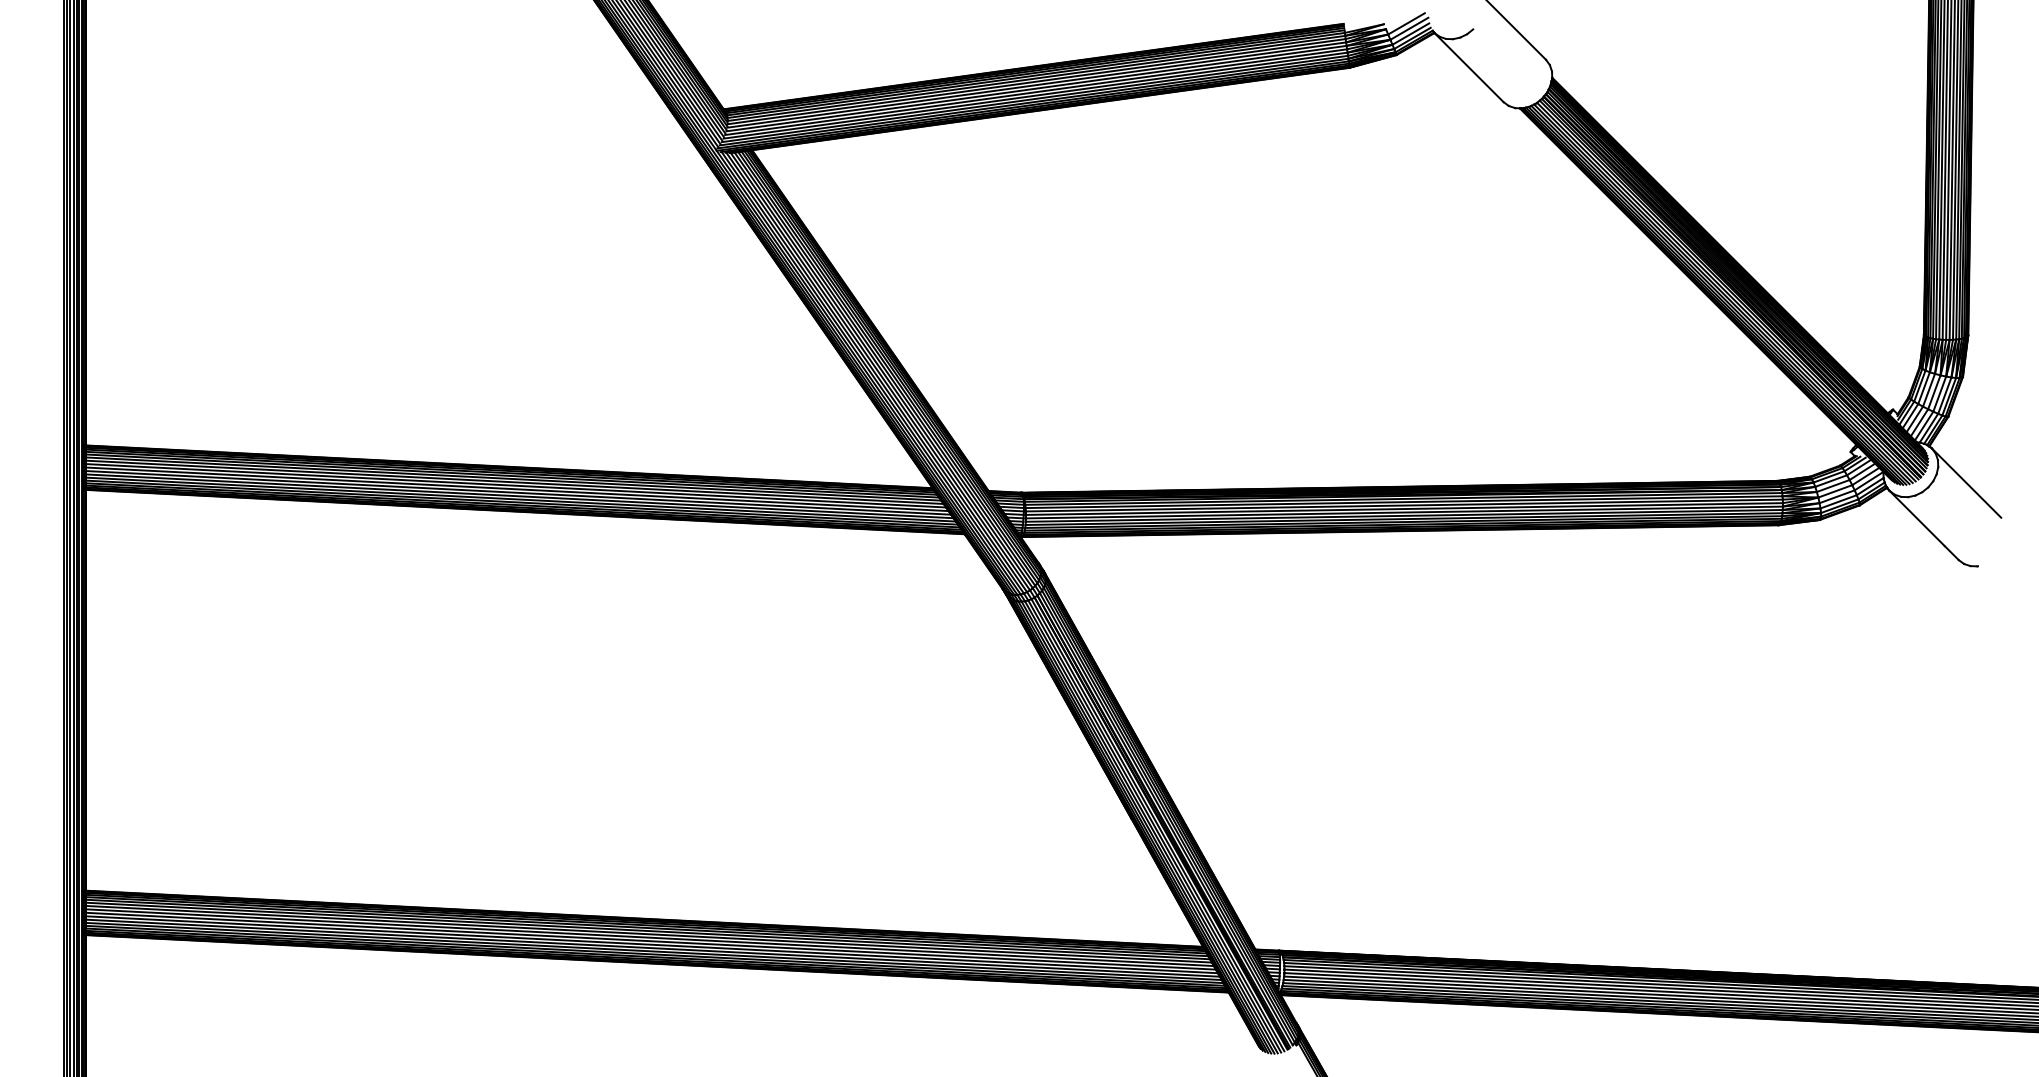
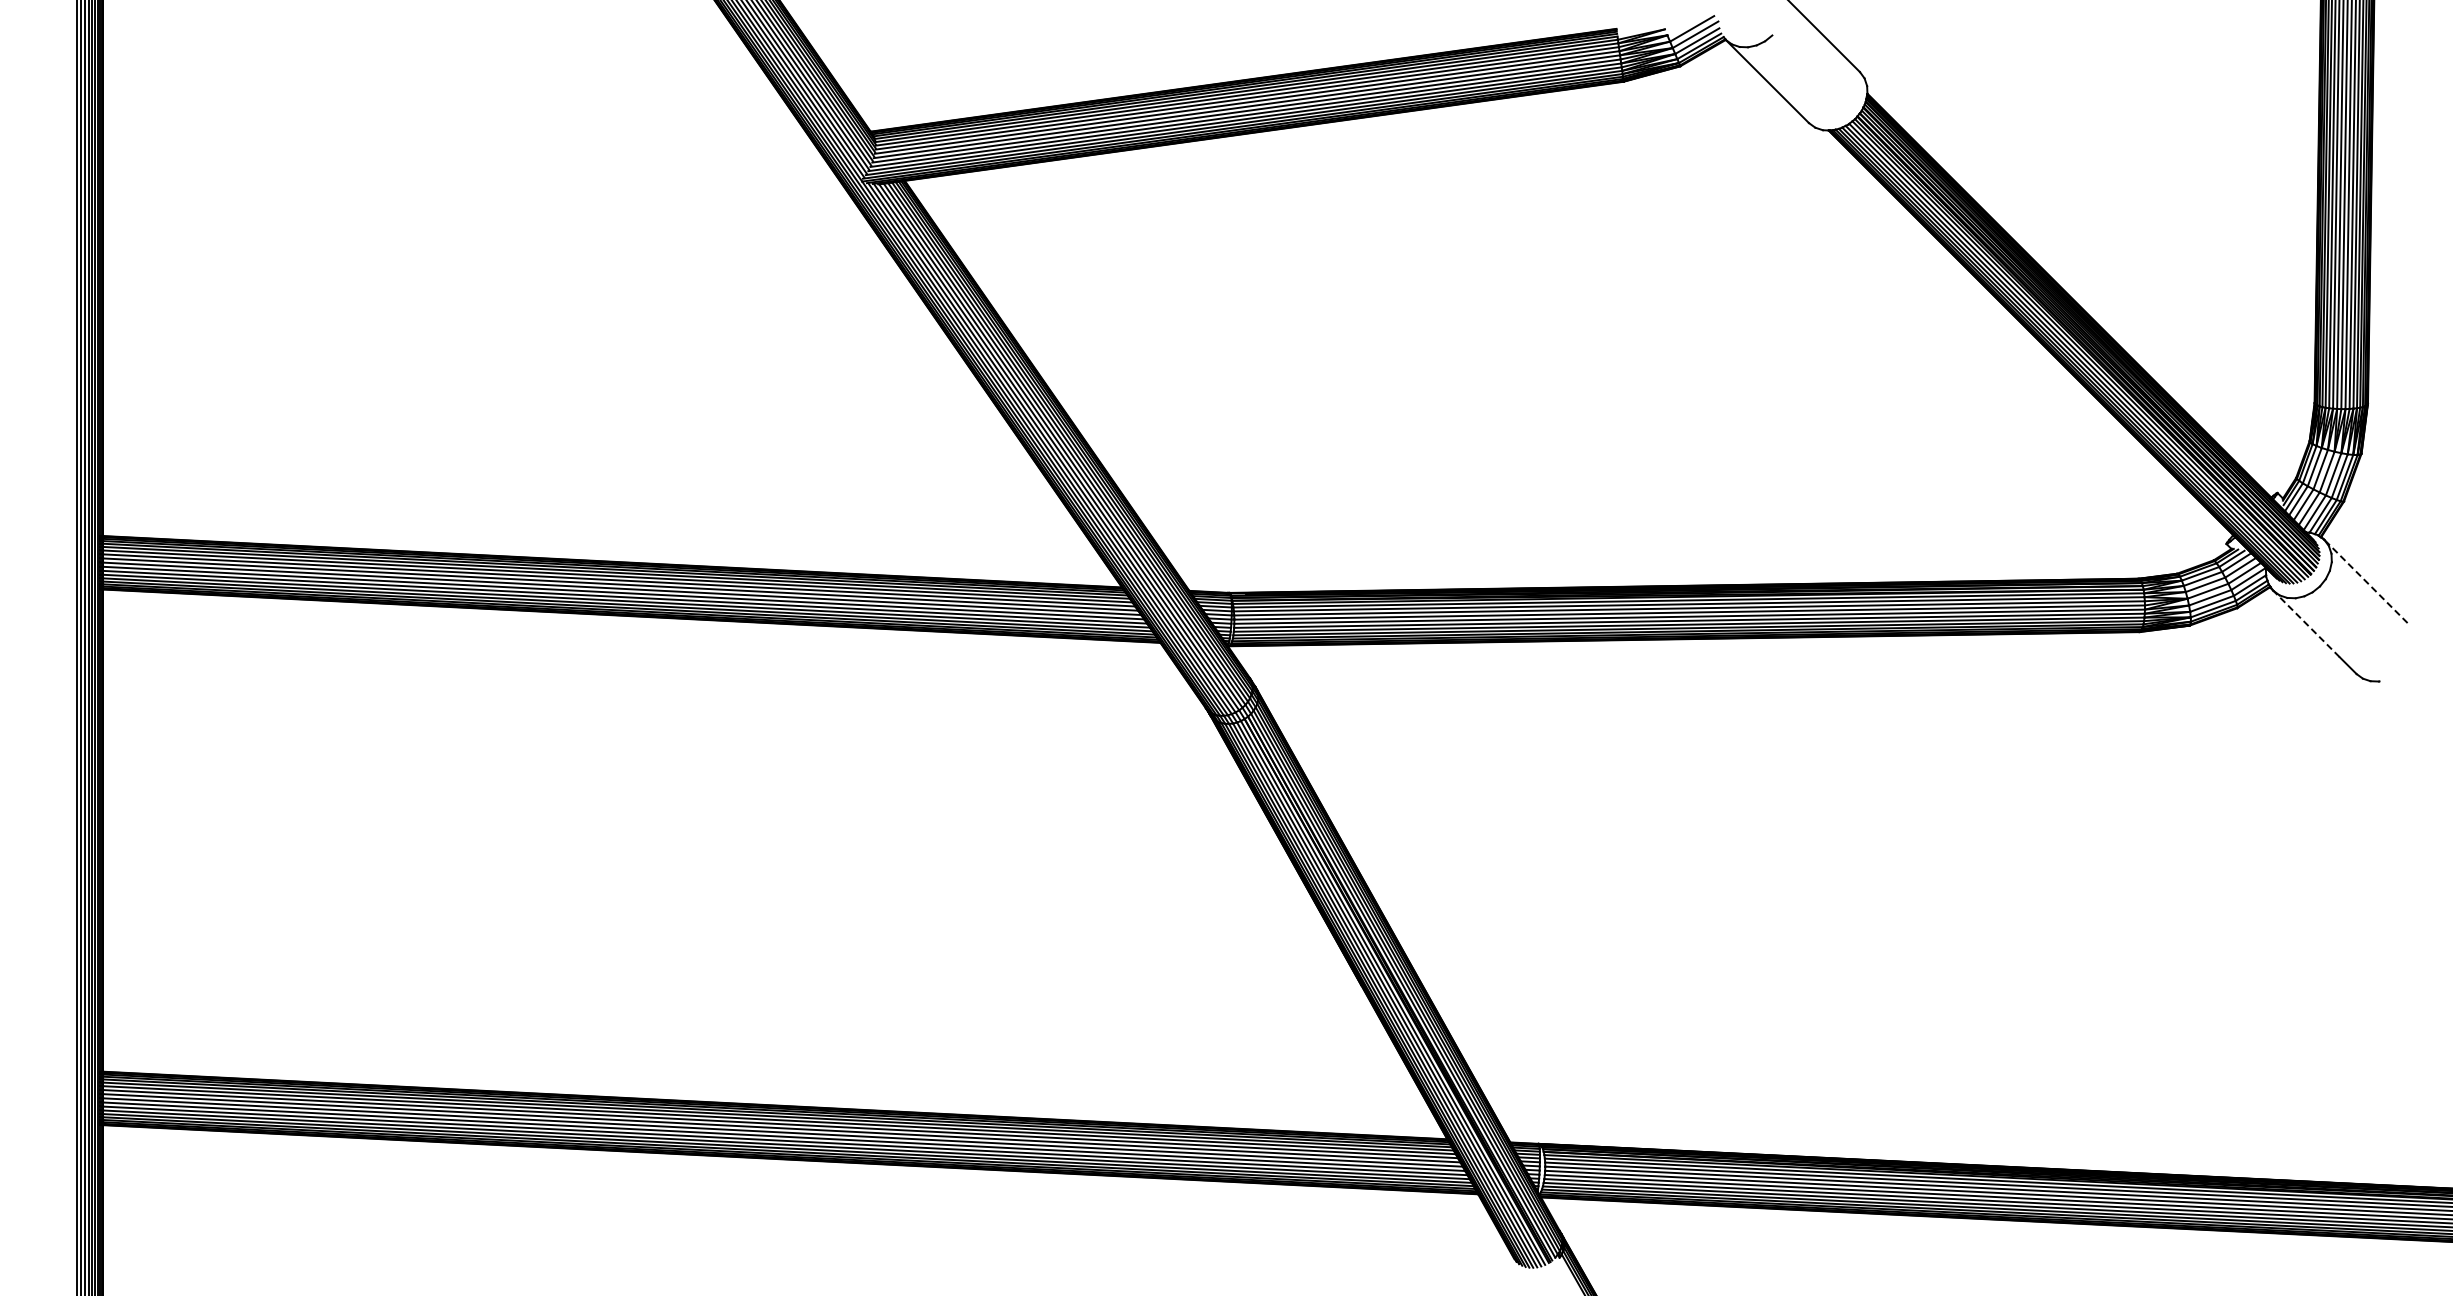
line: (1966, 483) -> (2365, 581), solid -> dashed
line: (1917, 518) -> (2306, 623), solid -> dashed

